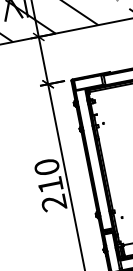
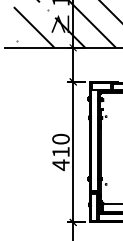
text: (53, 203) -> (60, 165), 210 -> 410

